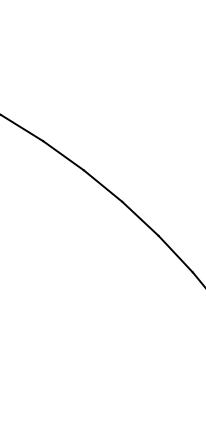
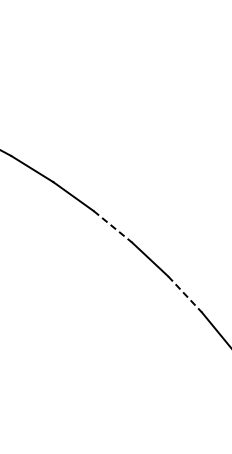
line: (102, 185) -> (112, 226), solid -> dashed
line: (176, 254) -> (185, 294), solid -> dashed

